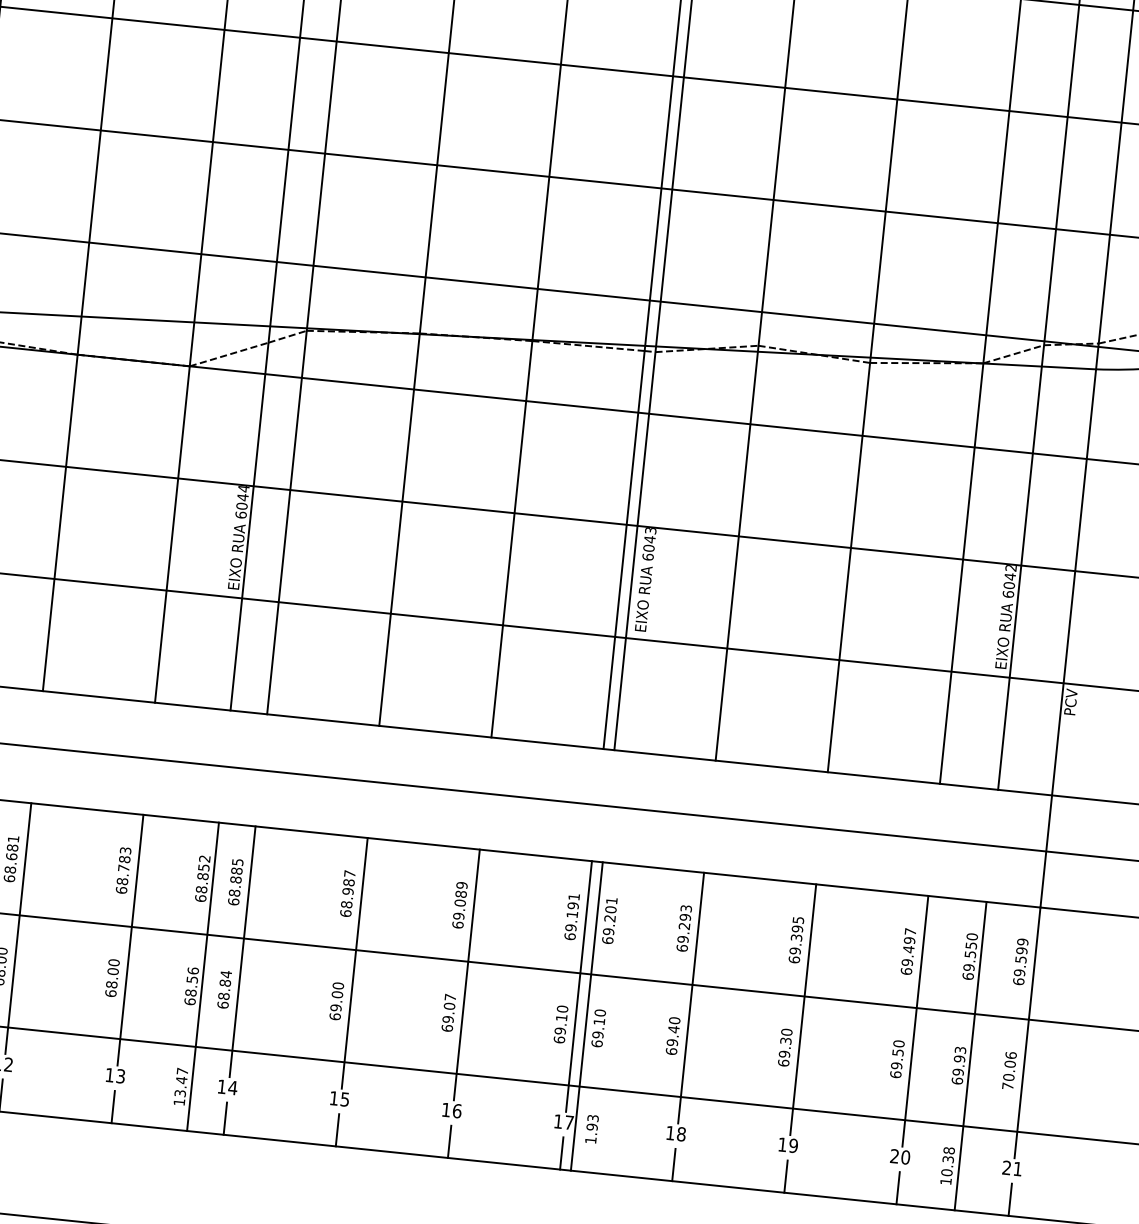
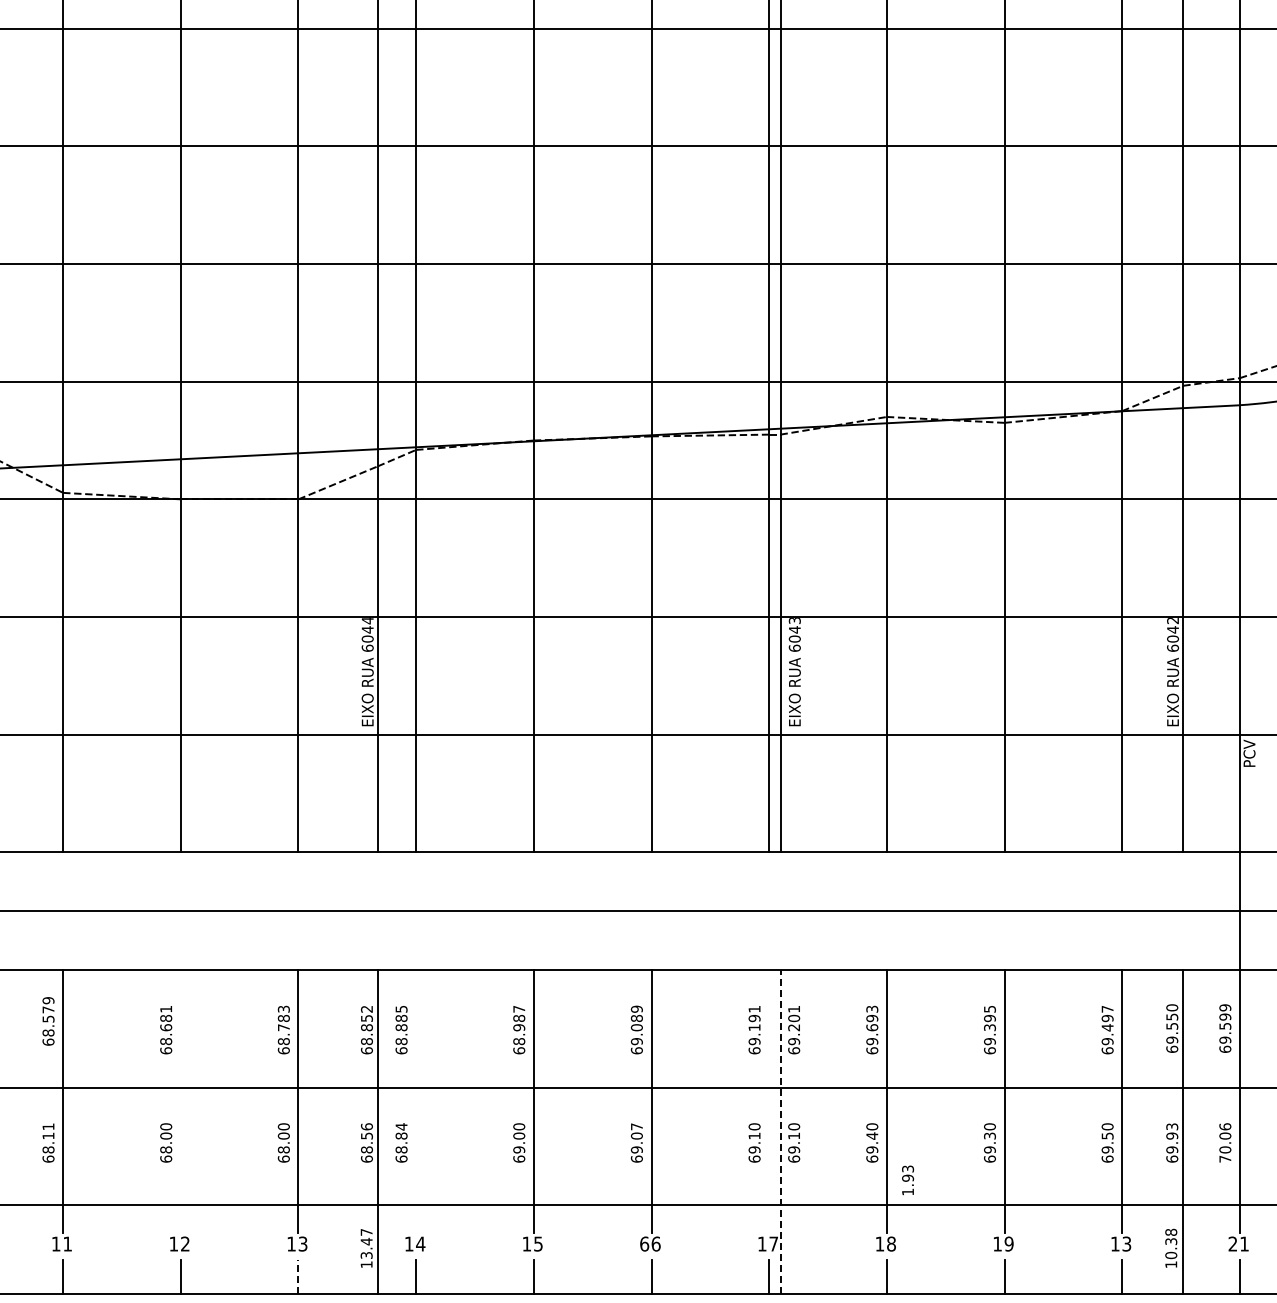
text: (684, 926) -> (872, 1027), 69.293 -> 69.693
line: (18, 928) -> (180, 1101), removed
line: (242, 951) -> (416, 1101), removed
line: (579, 986) -> (769, 1101), removed
line: (586, 1016) -> (780, 1131), solid -> dashed
line: (113, 1106) -> (298, 1276), solid -> dashed
text: (446, 1109) -> (644, 1243), 16 -> 66
text: (592, 1129) -> (908, 1180), moved
text: (900, 1156) -> (1121, 1243), 20 -> 13

